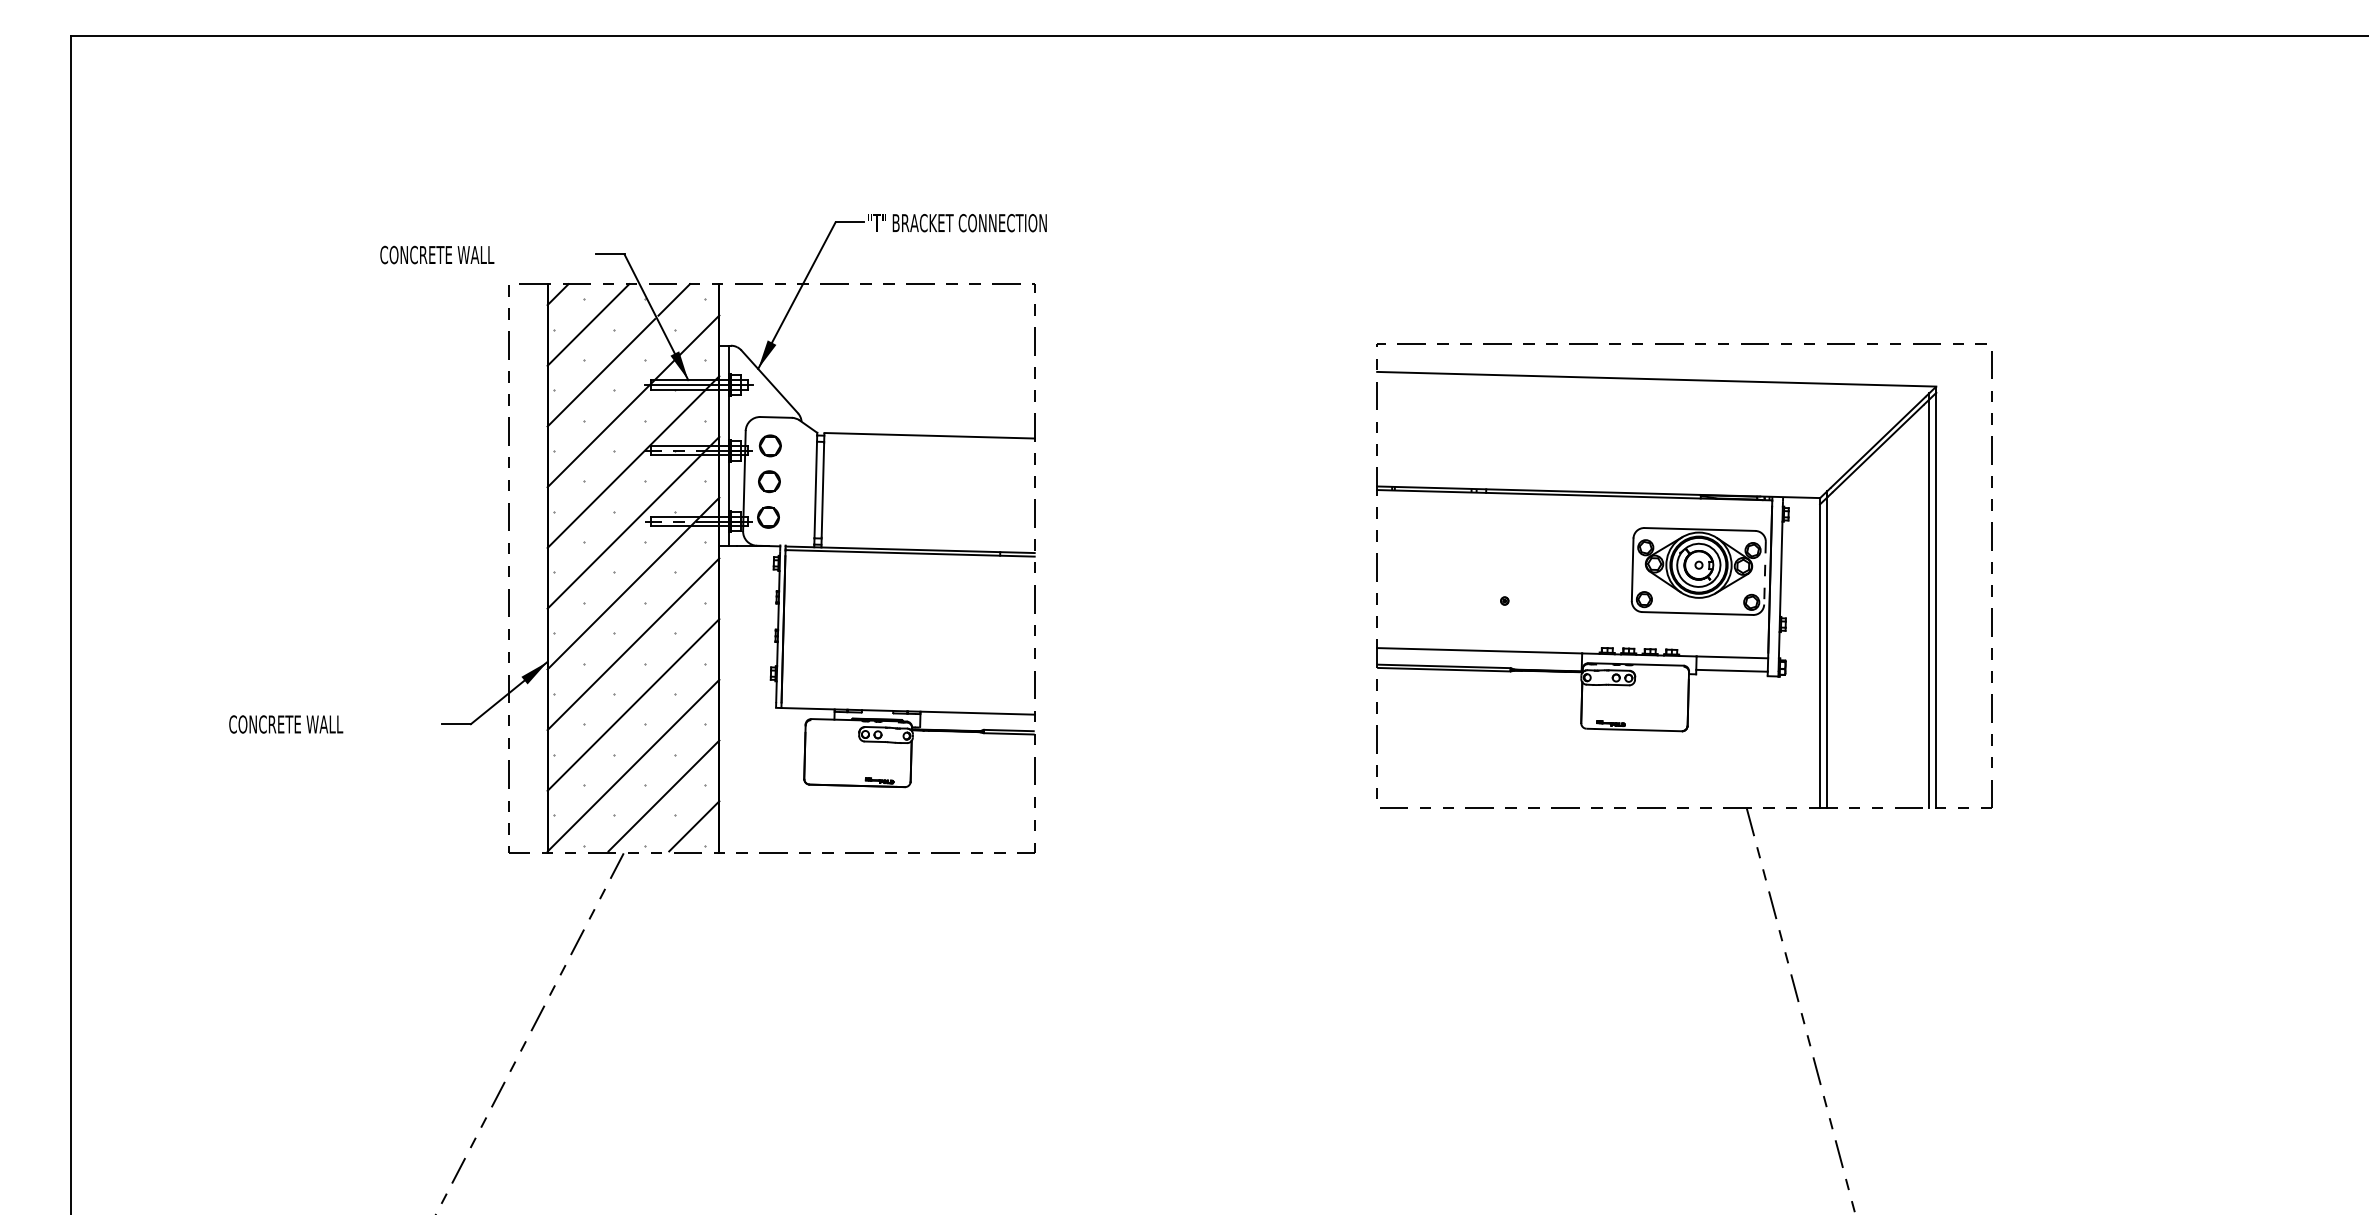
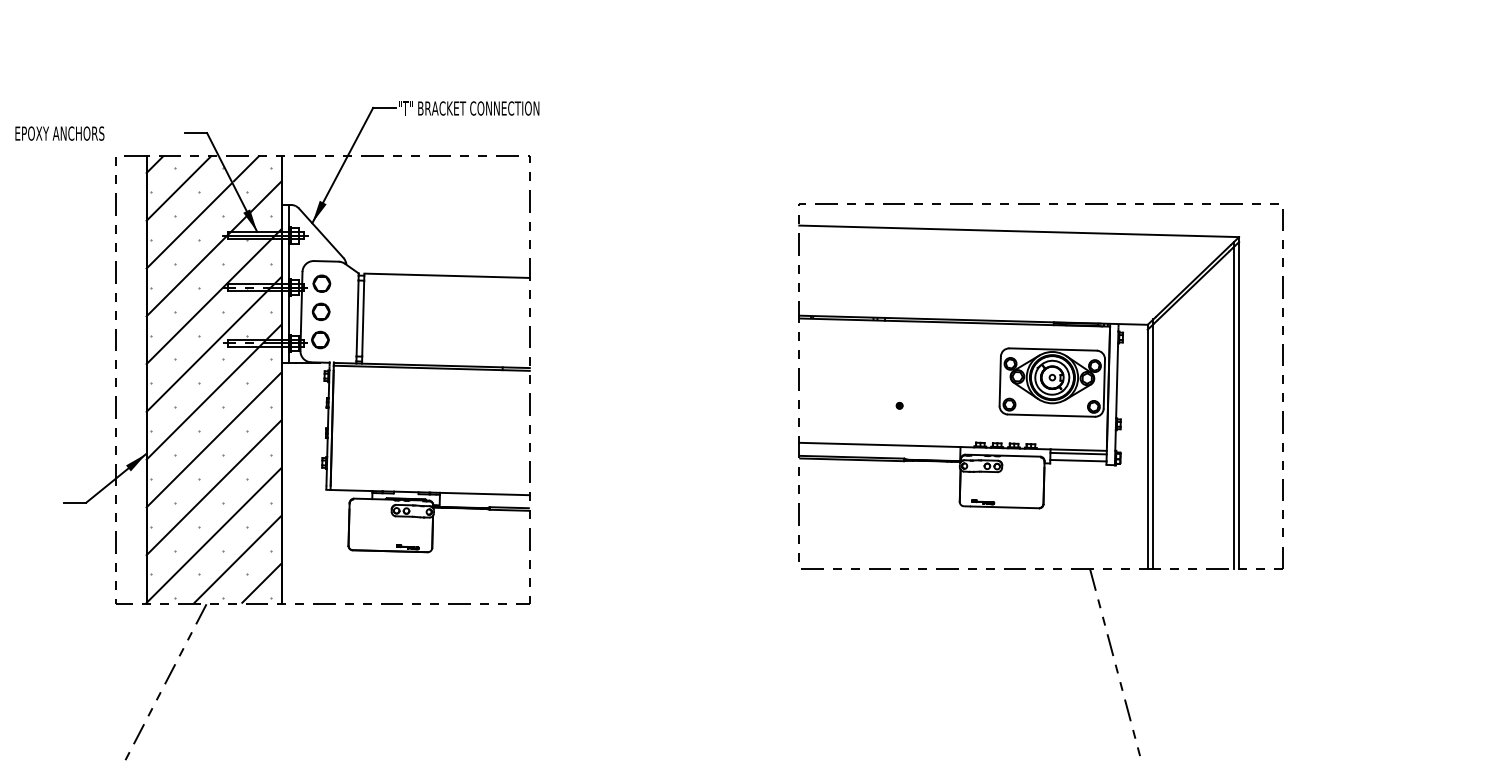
text: (437, 254) -> (60, 133), CONCRETE WALL -> EPOXY ANCHORS
line: (1765, 573) -> (1104, 384), dashed -> solid
line: (1732, 661) -> (1078, 453), added

